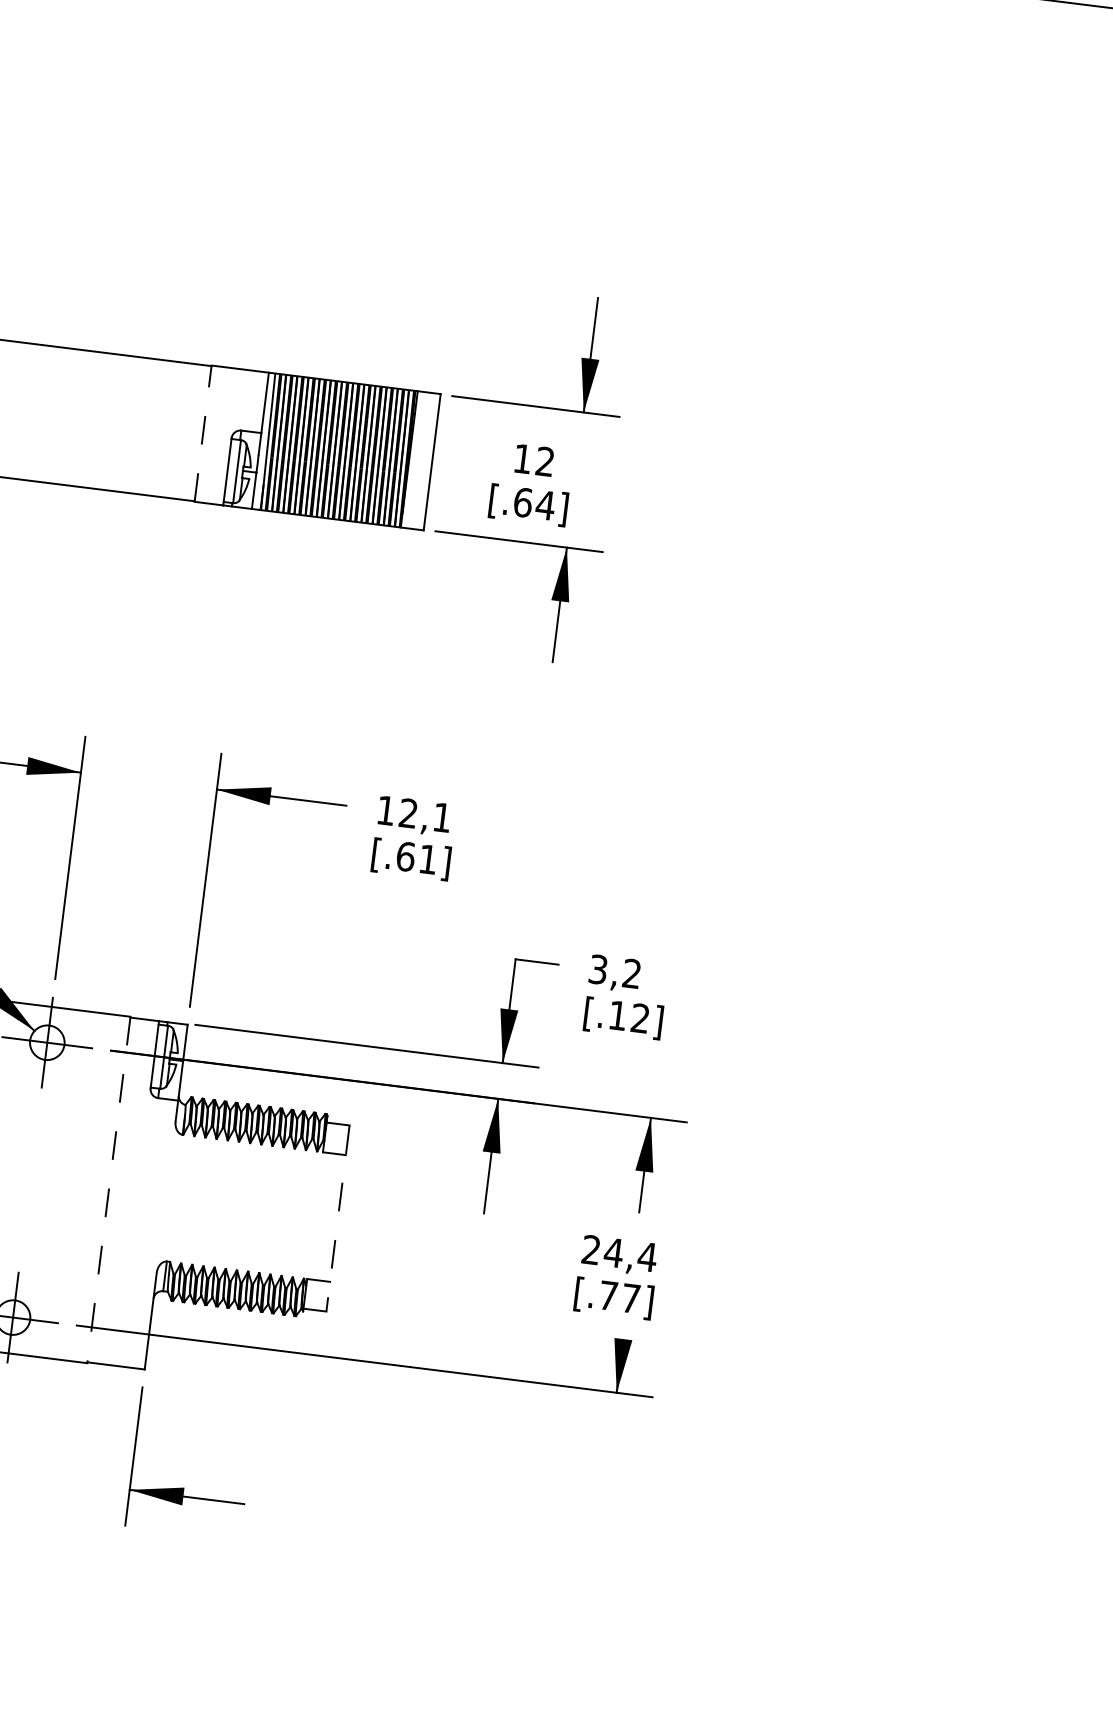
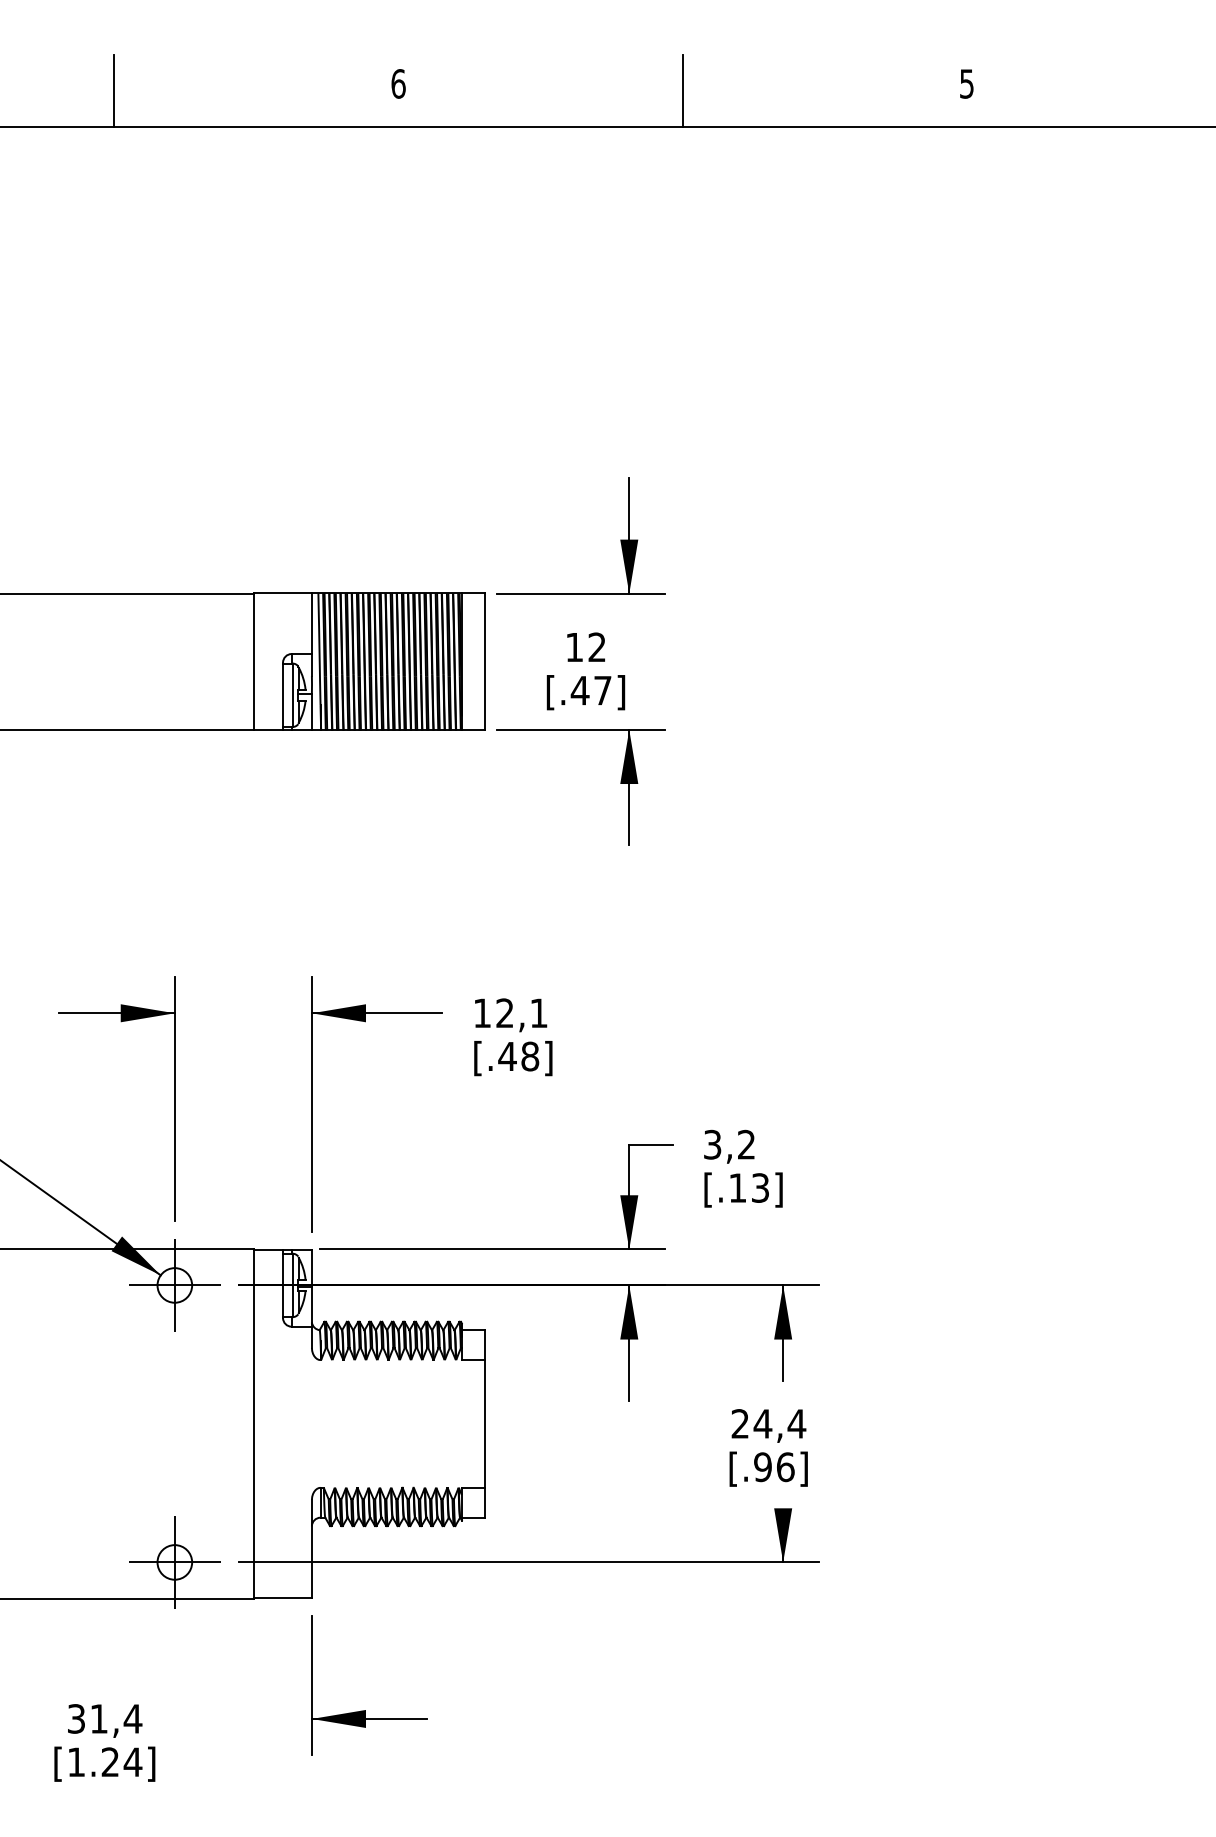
line: (203, 433) -> (254, 661), dashed -> solid
text: (534, 503) -> (591, 690), [.64] -> [.47]
text: (416, 858) -> (518, 1056), [.61] -> [.48]
text: (639, 1017) -> (759, 1187), [.12] -> [.13]
line: (109, 1189) -> (254, 1423), dashed -> solid
line: (338, 1218) -> (485, 1423), dashed -> solid
text: (619, 1297) -> (774, 1467), [.77] -> [.96]

